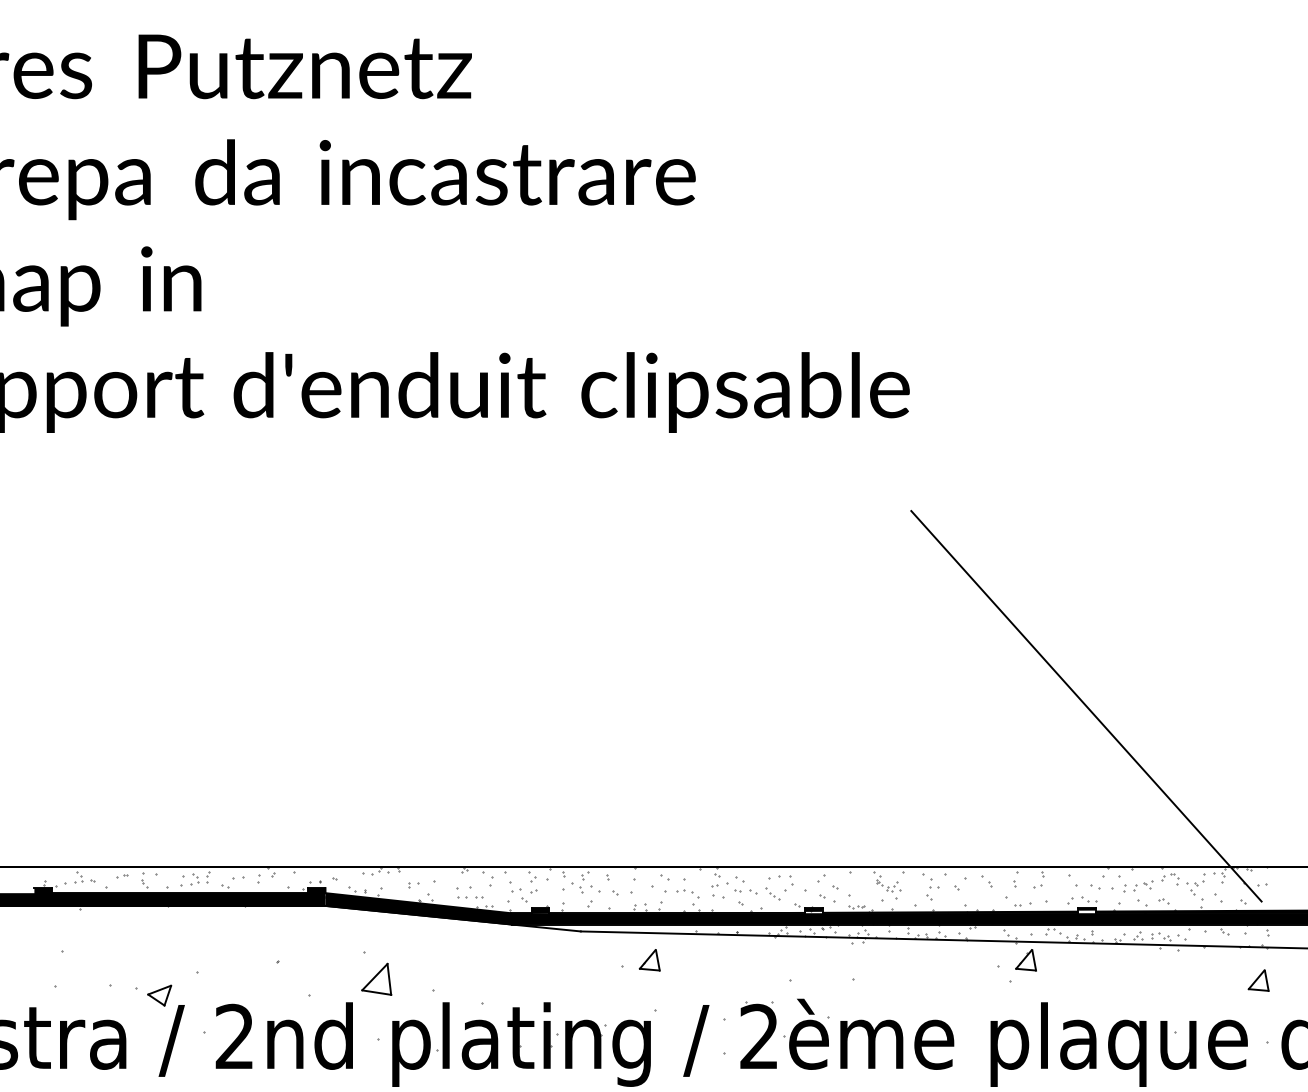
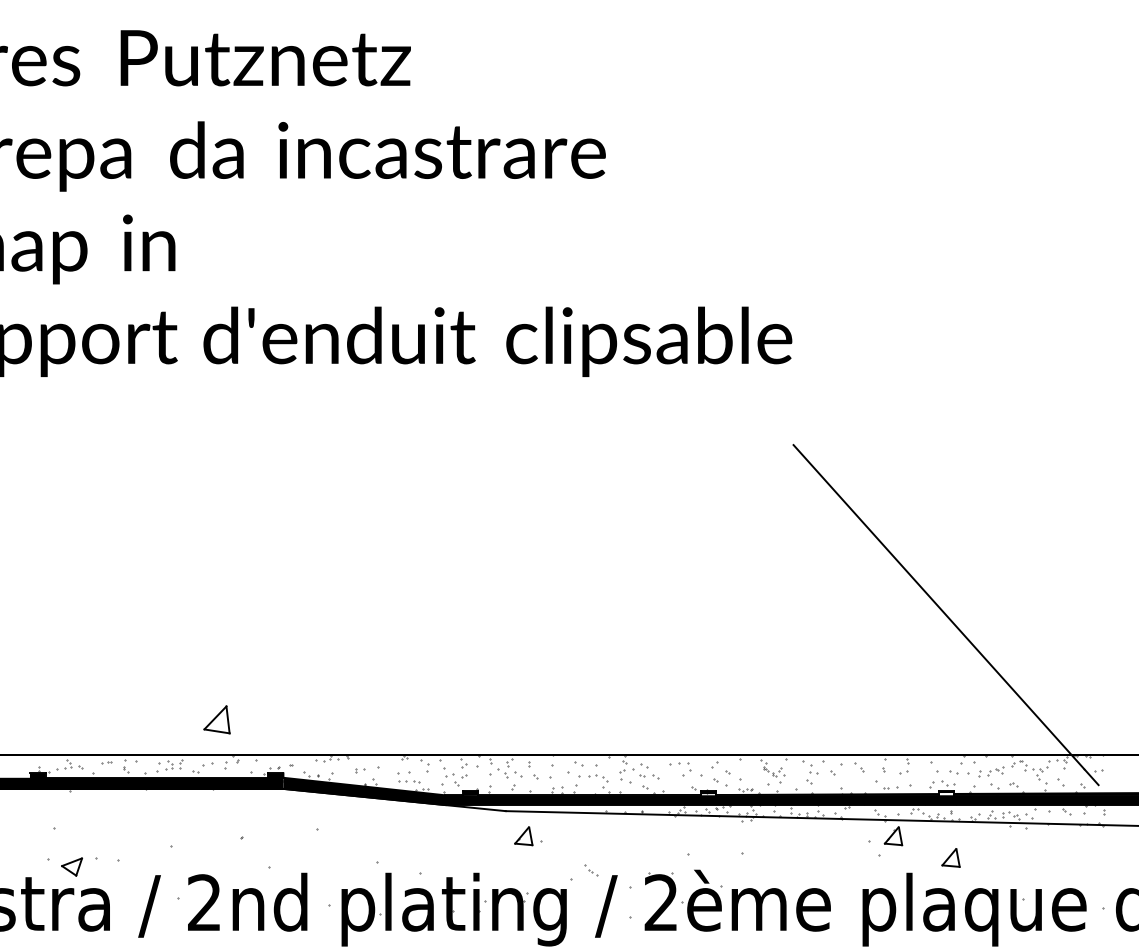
part: (773, 893) -> (591, 870), moved
part: (649, 960) -> (523, 836), moved
part: (376, 978) -> (216, 719), moved
part: (1258, 980) -> (950, 857), moved
part: (159, 995) -> (71, 866), moved

